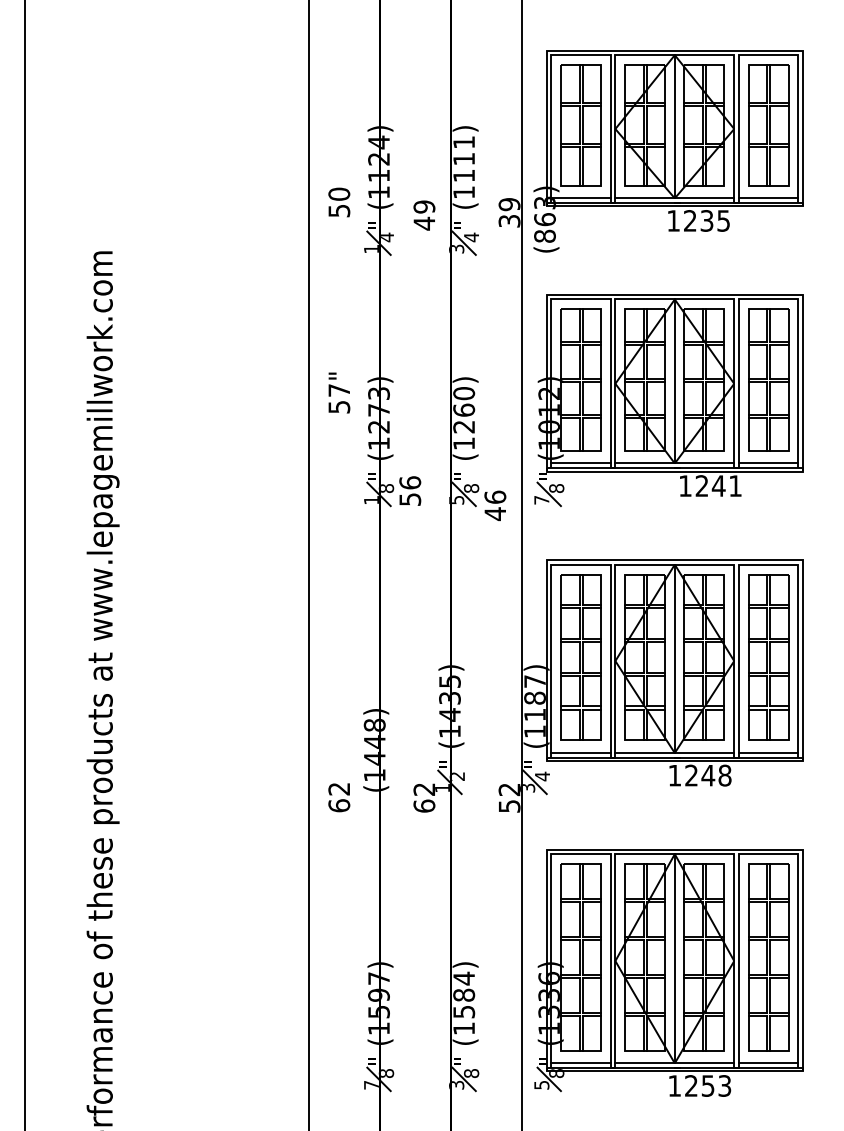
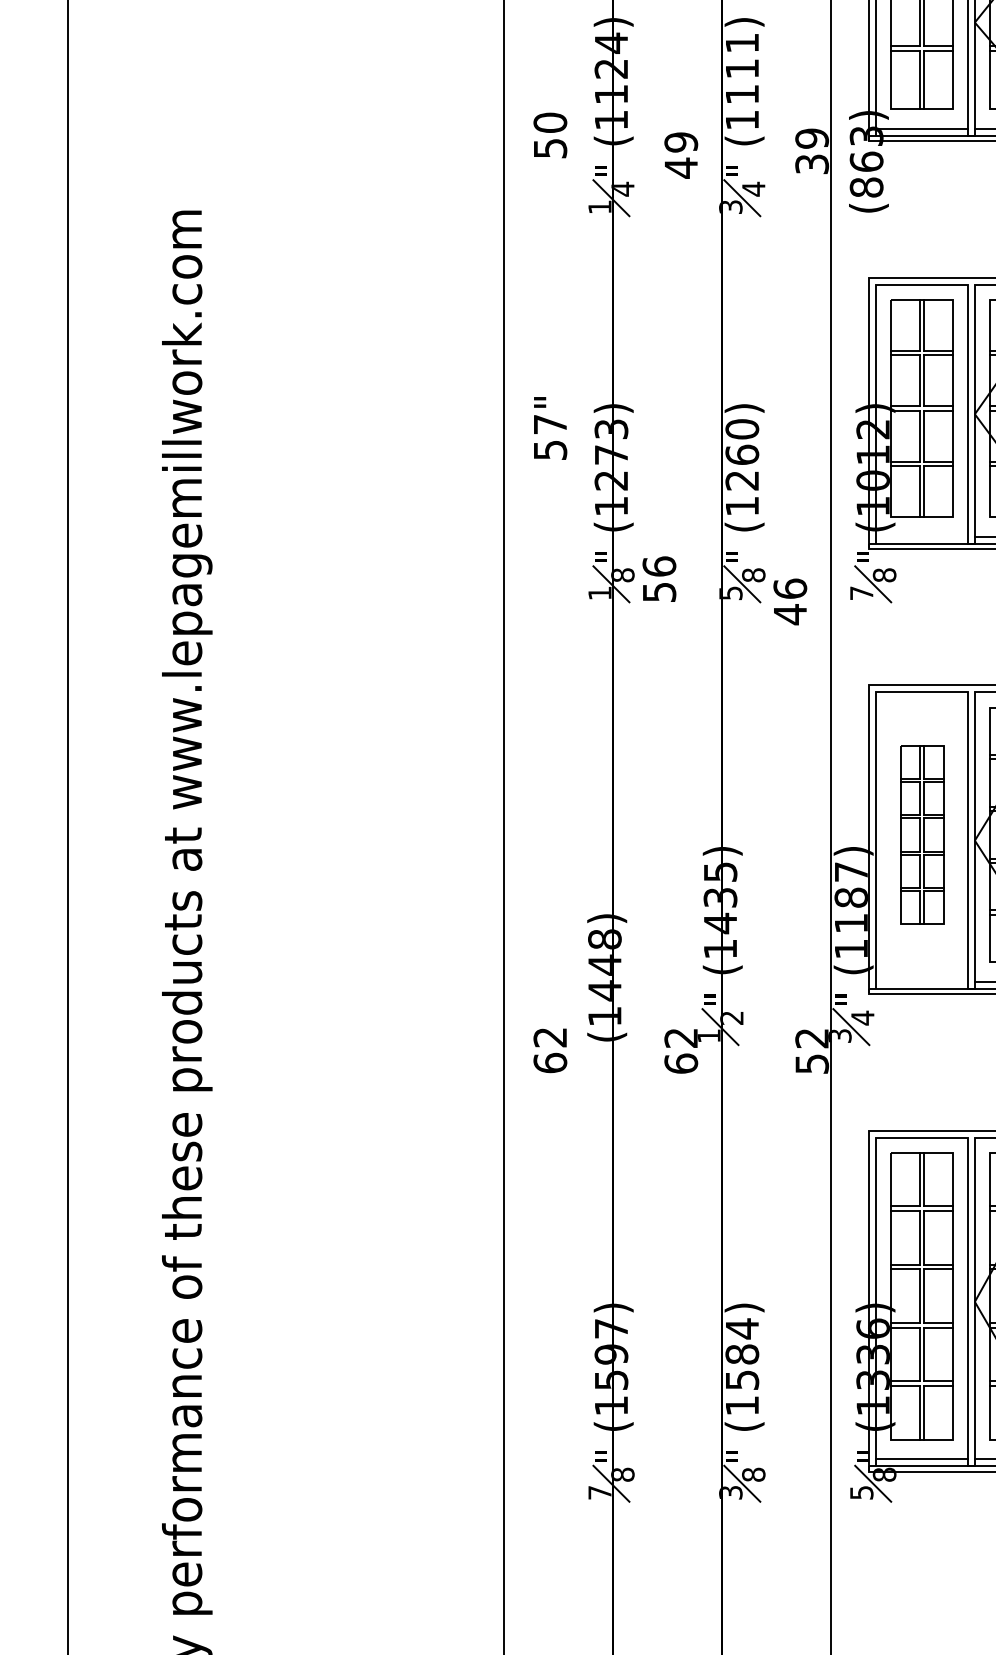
line: (580, 463) -> (921, 536), removed
part: (580, 657) -> (921, 835), size x0.7
line: (580, 753) -> (921, 982), removed

